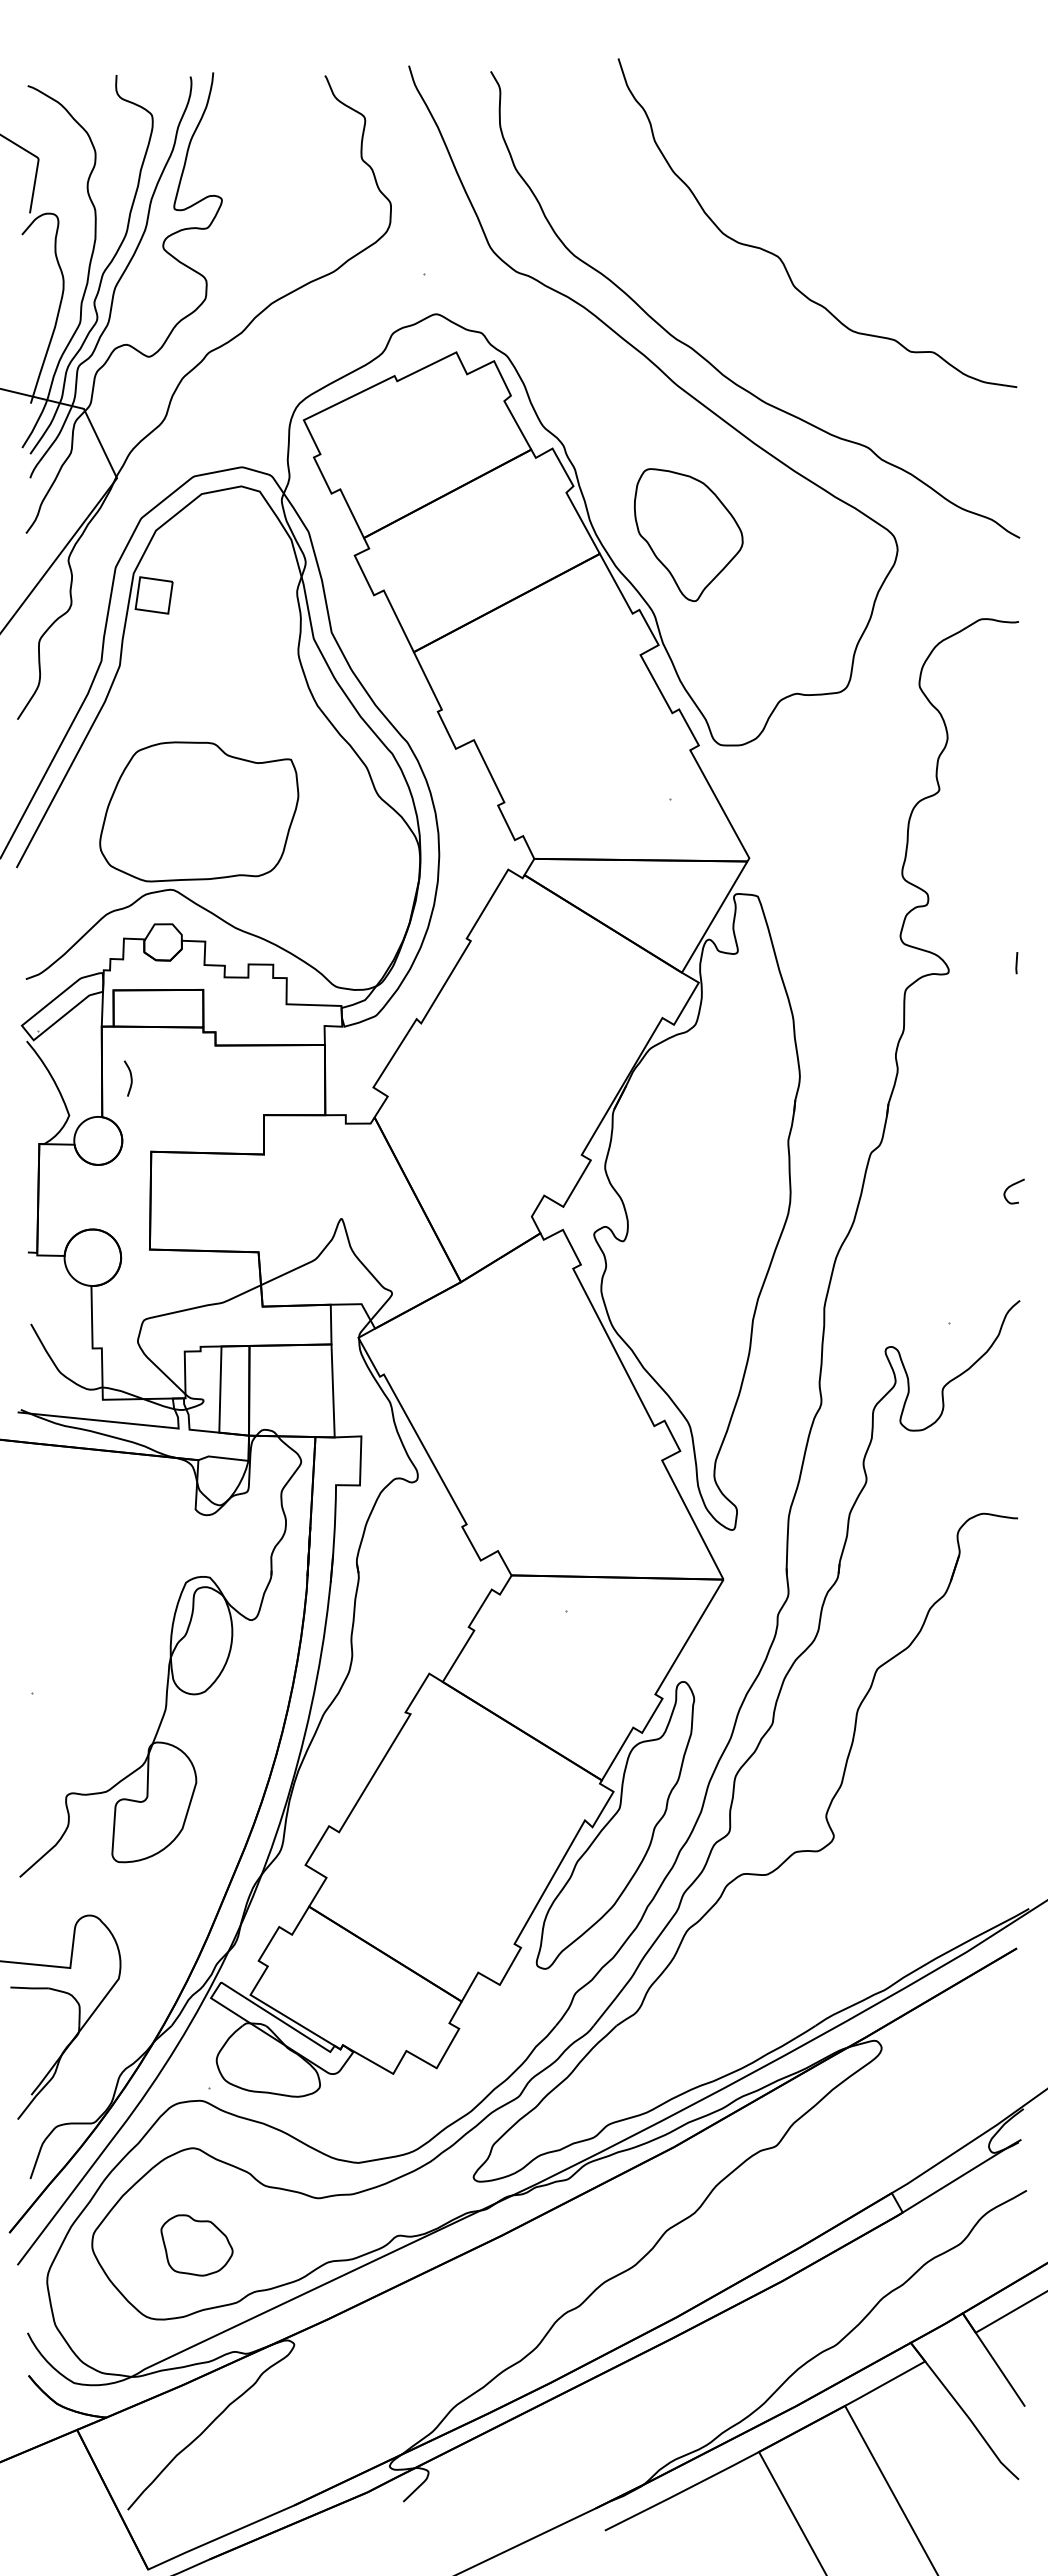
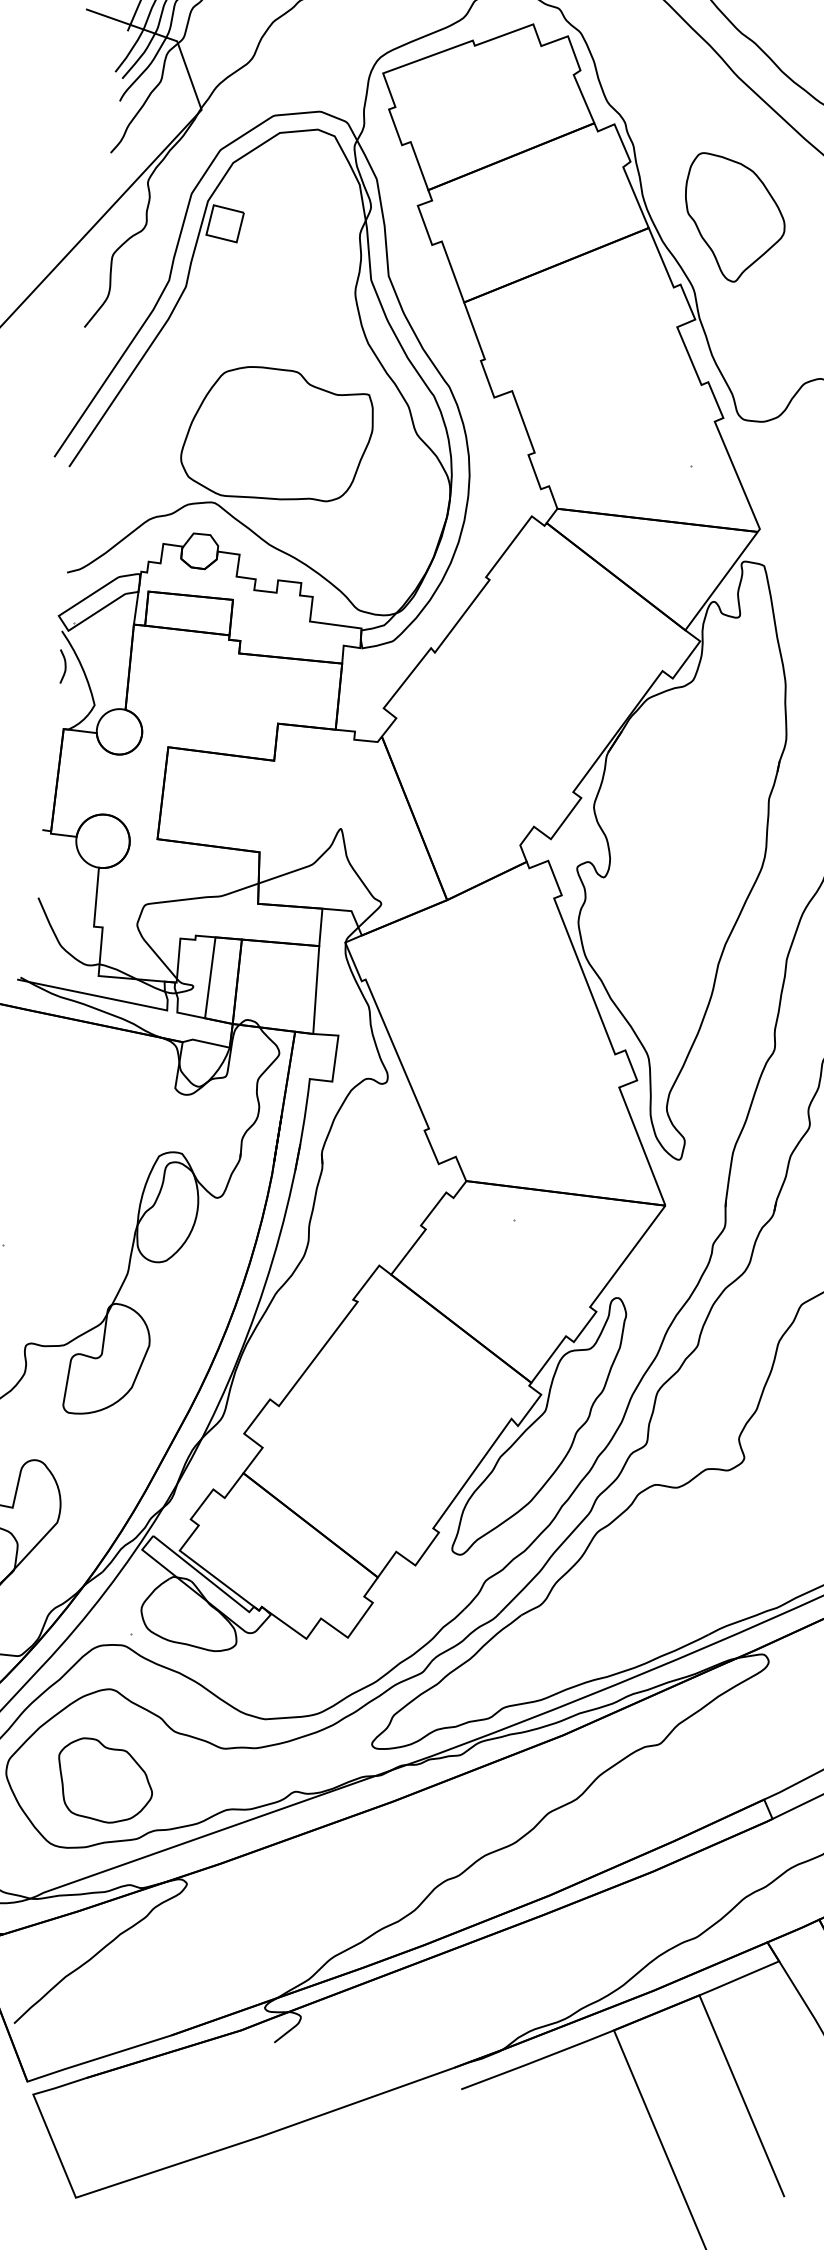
part: (199, 811) -> (277, 434), moved
curve: (130, 1078) -> (64, 666), moved
part: (196, 2245) -> (104, 1781), size x1.43

